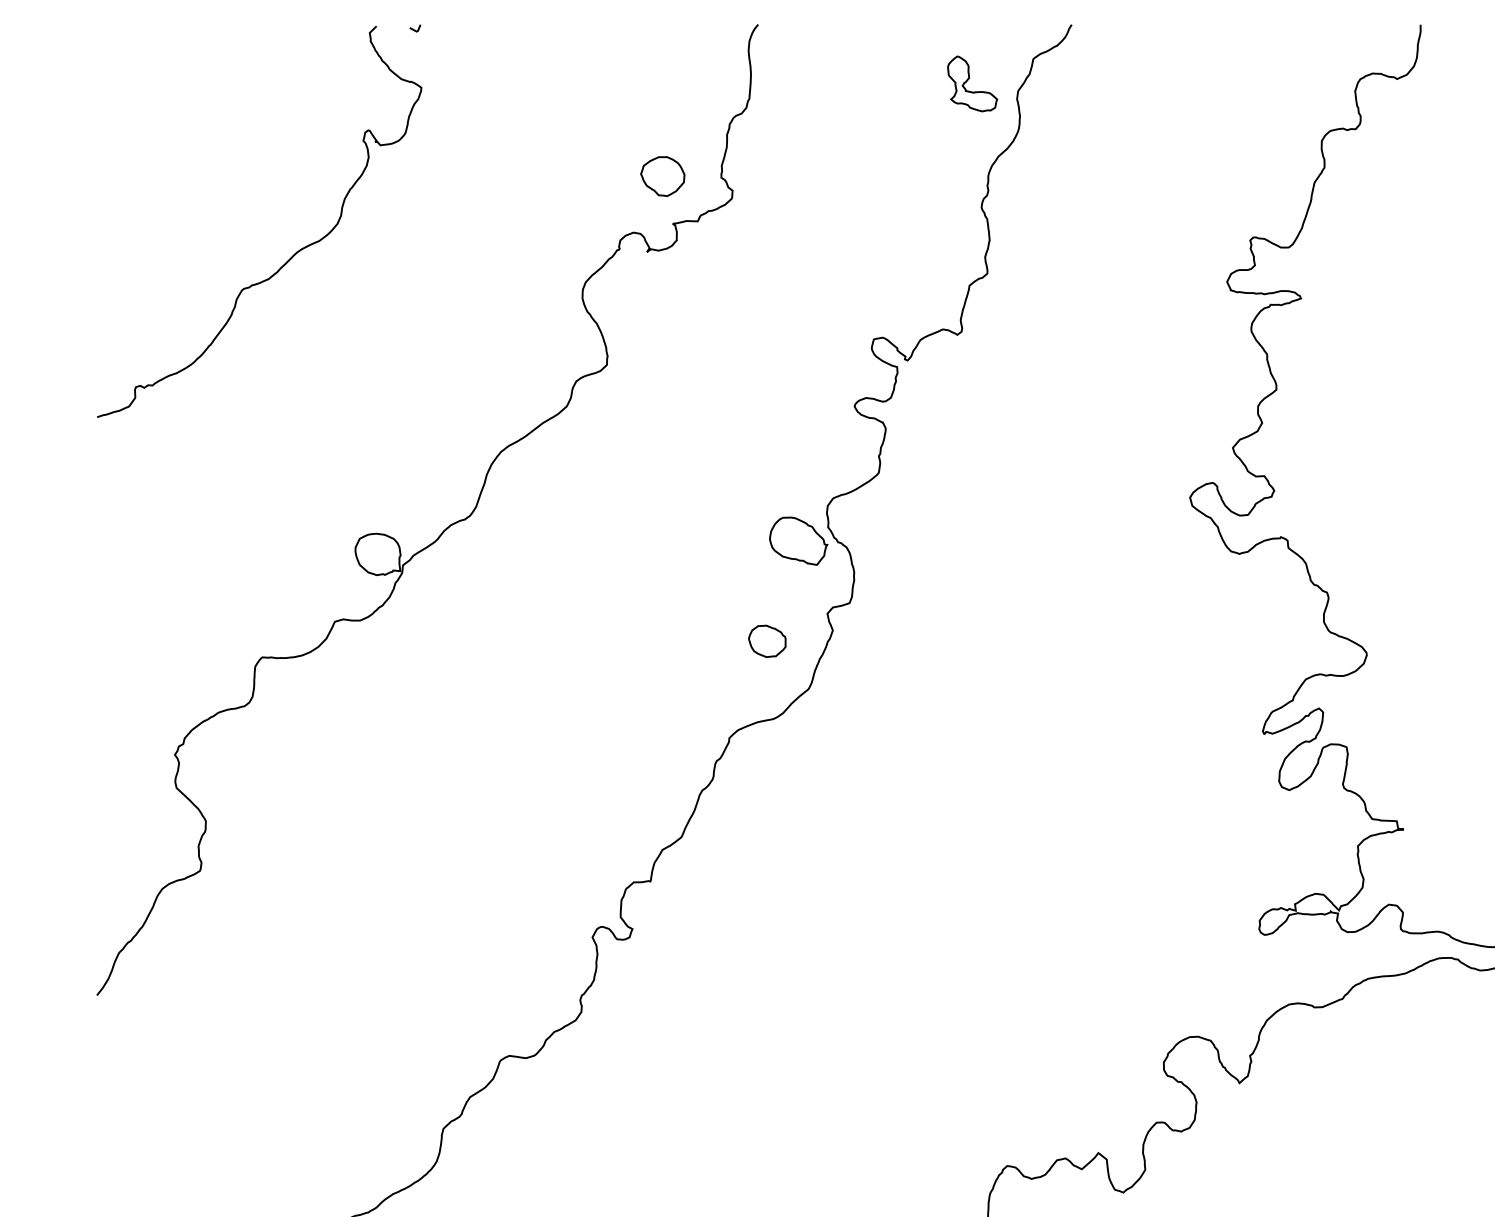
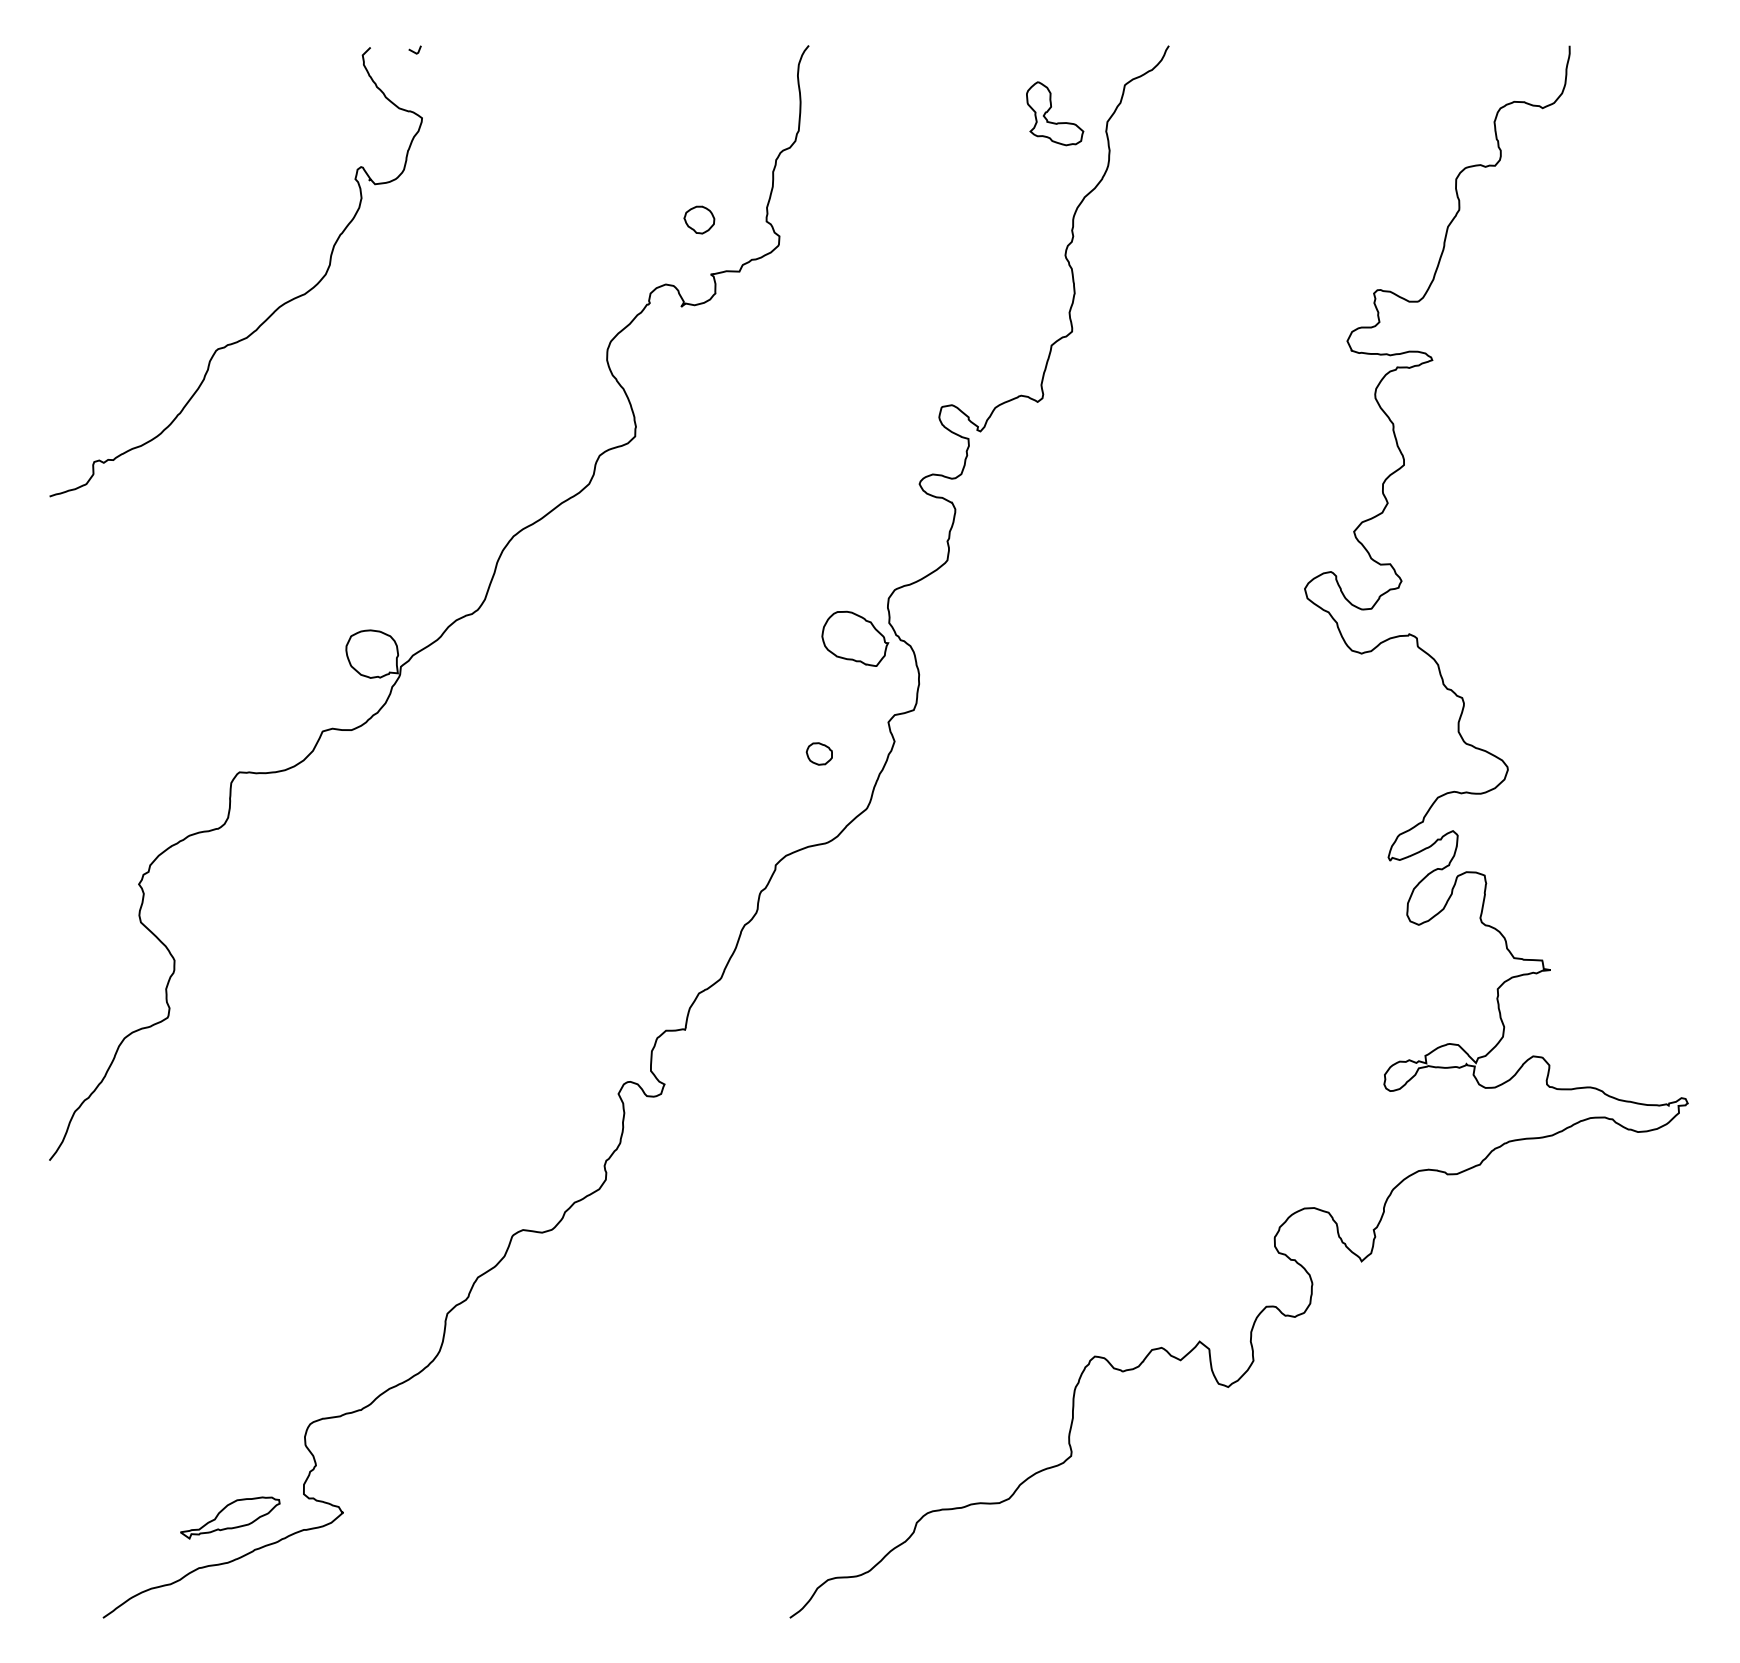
part: (662, 175) -> (699, 219), size x0.6
part: (767, 640) -> (819, 753), size x0.6

